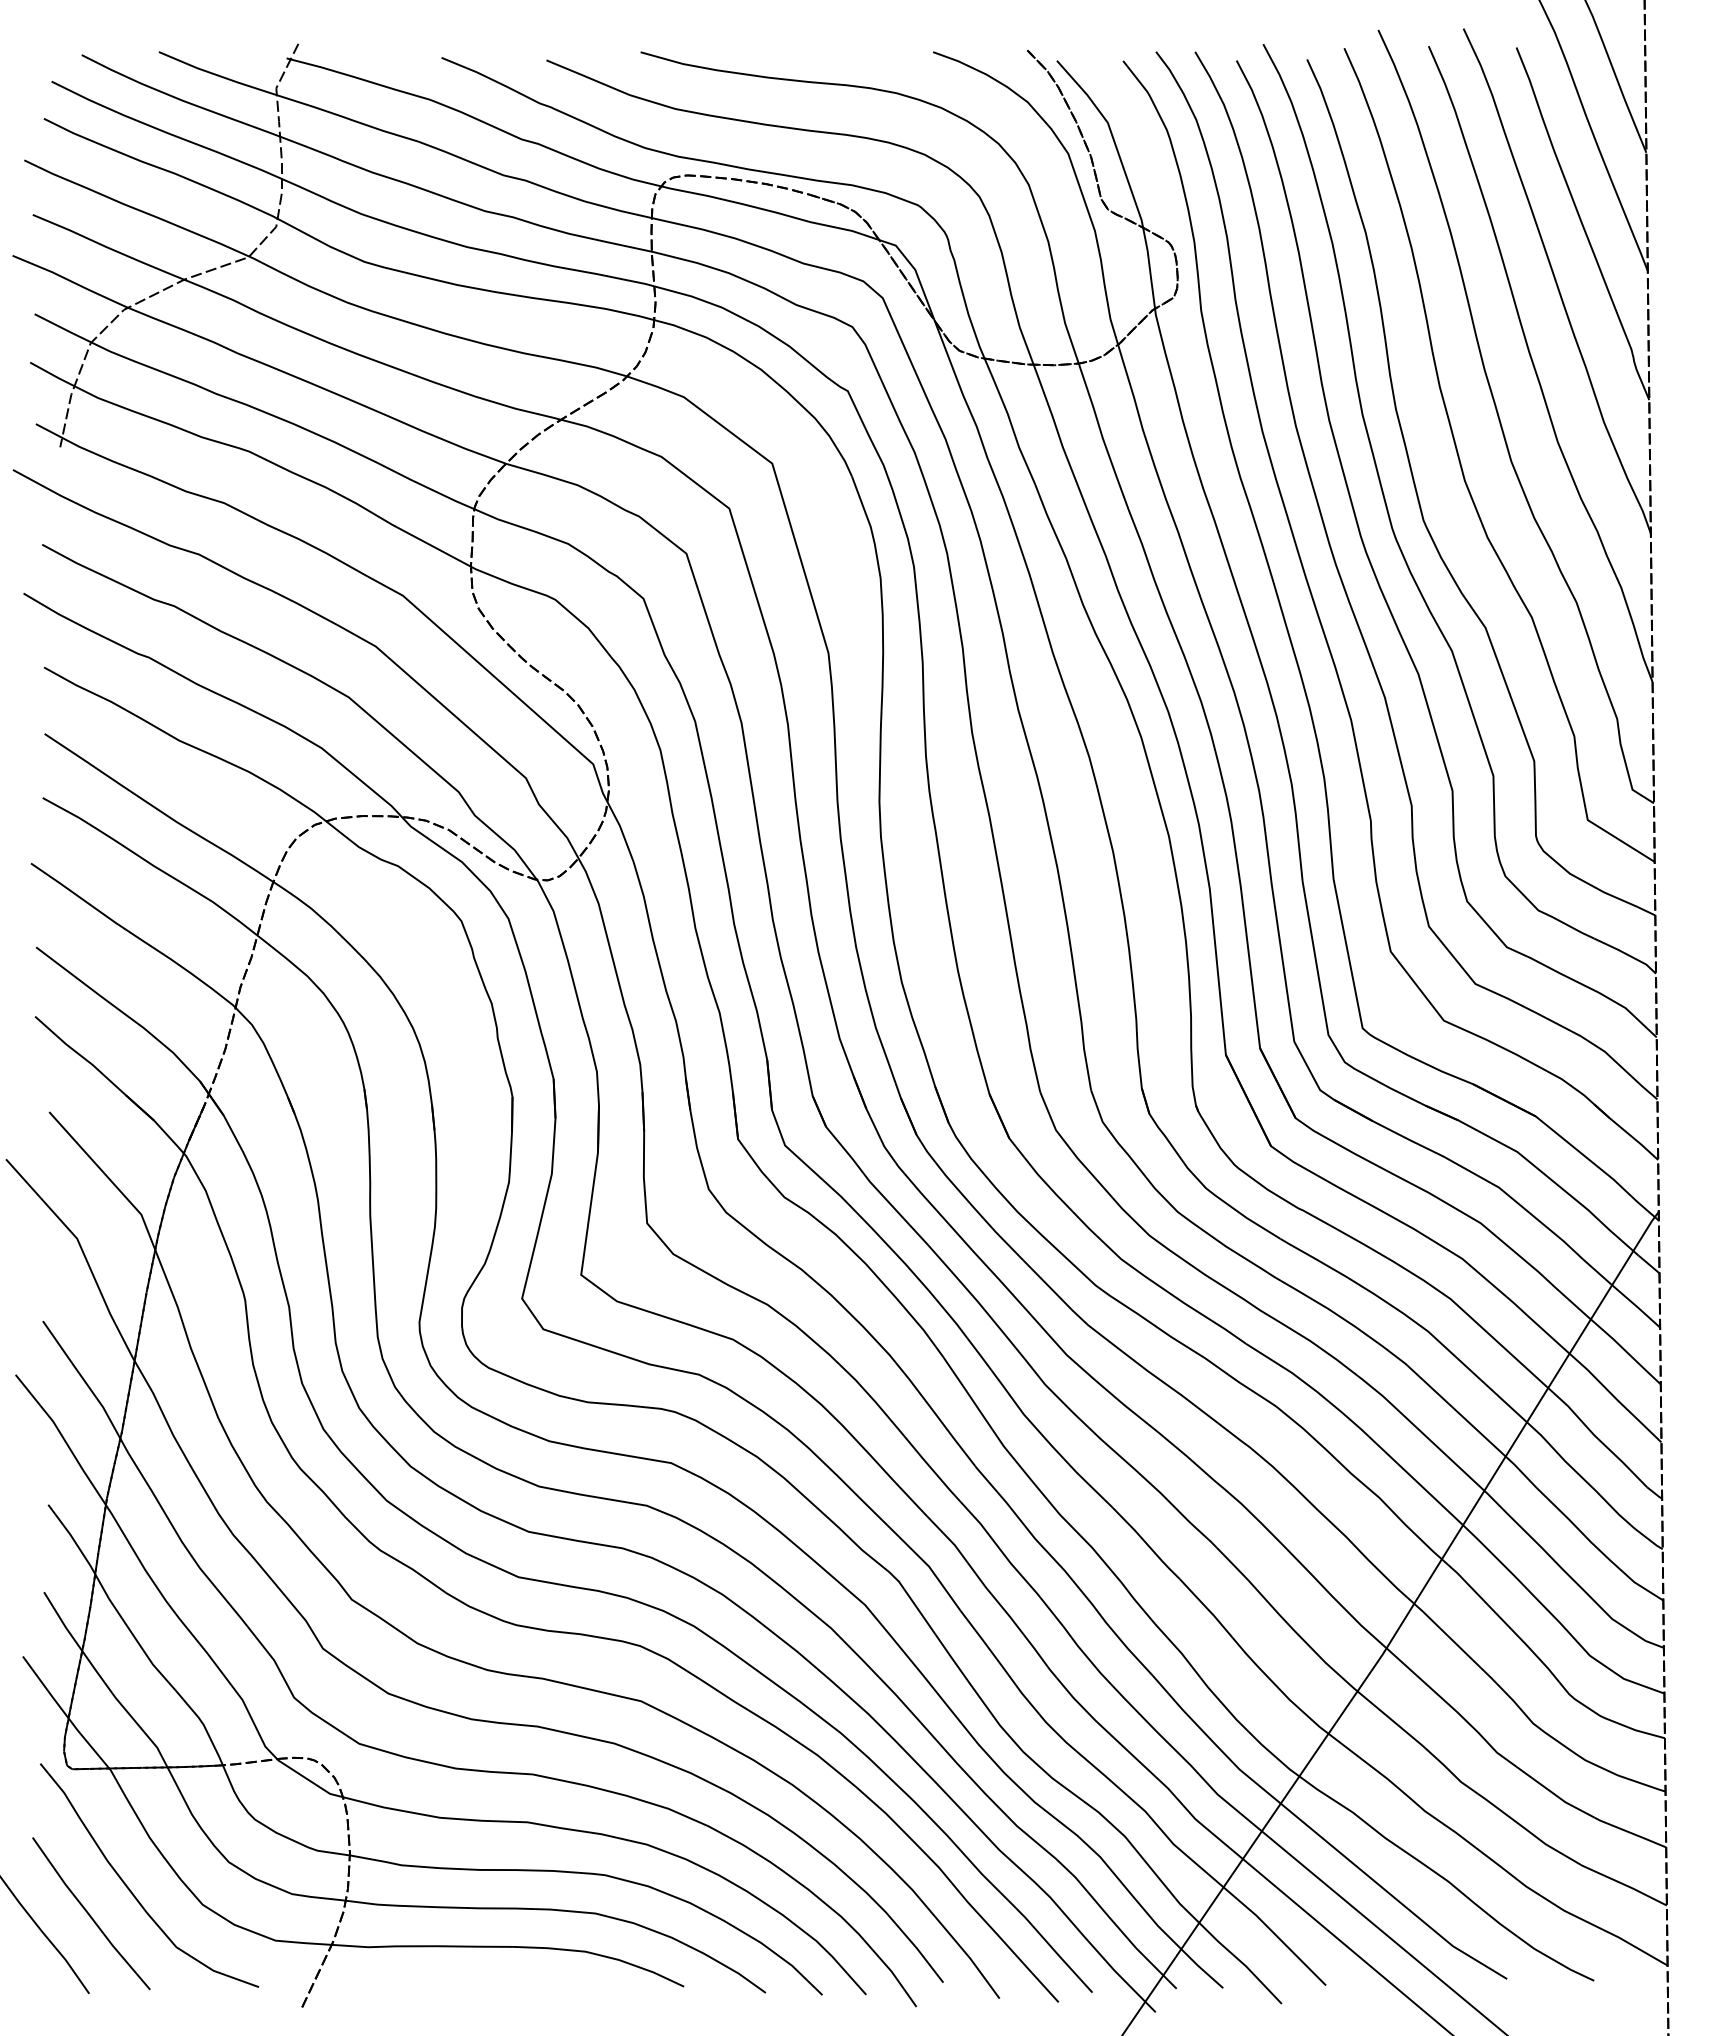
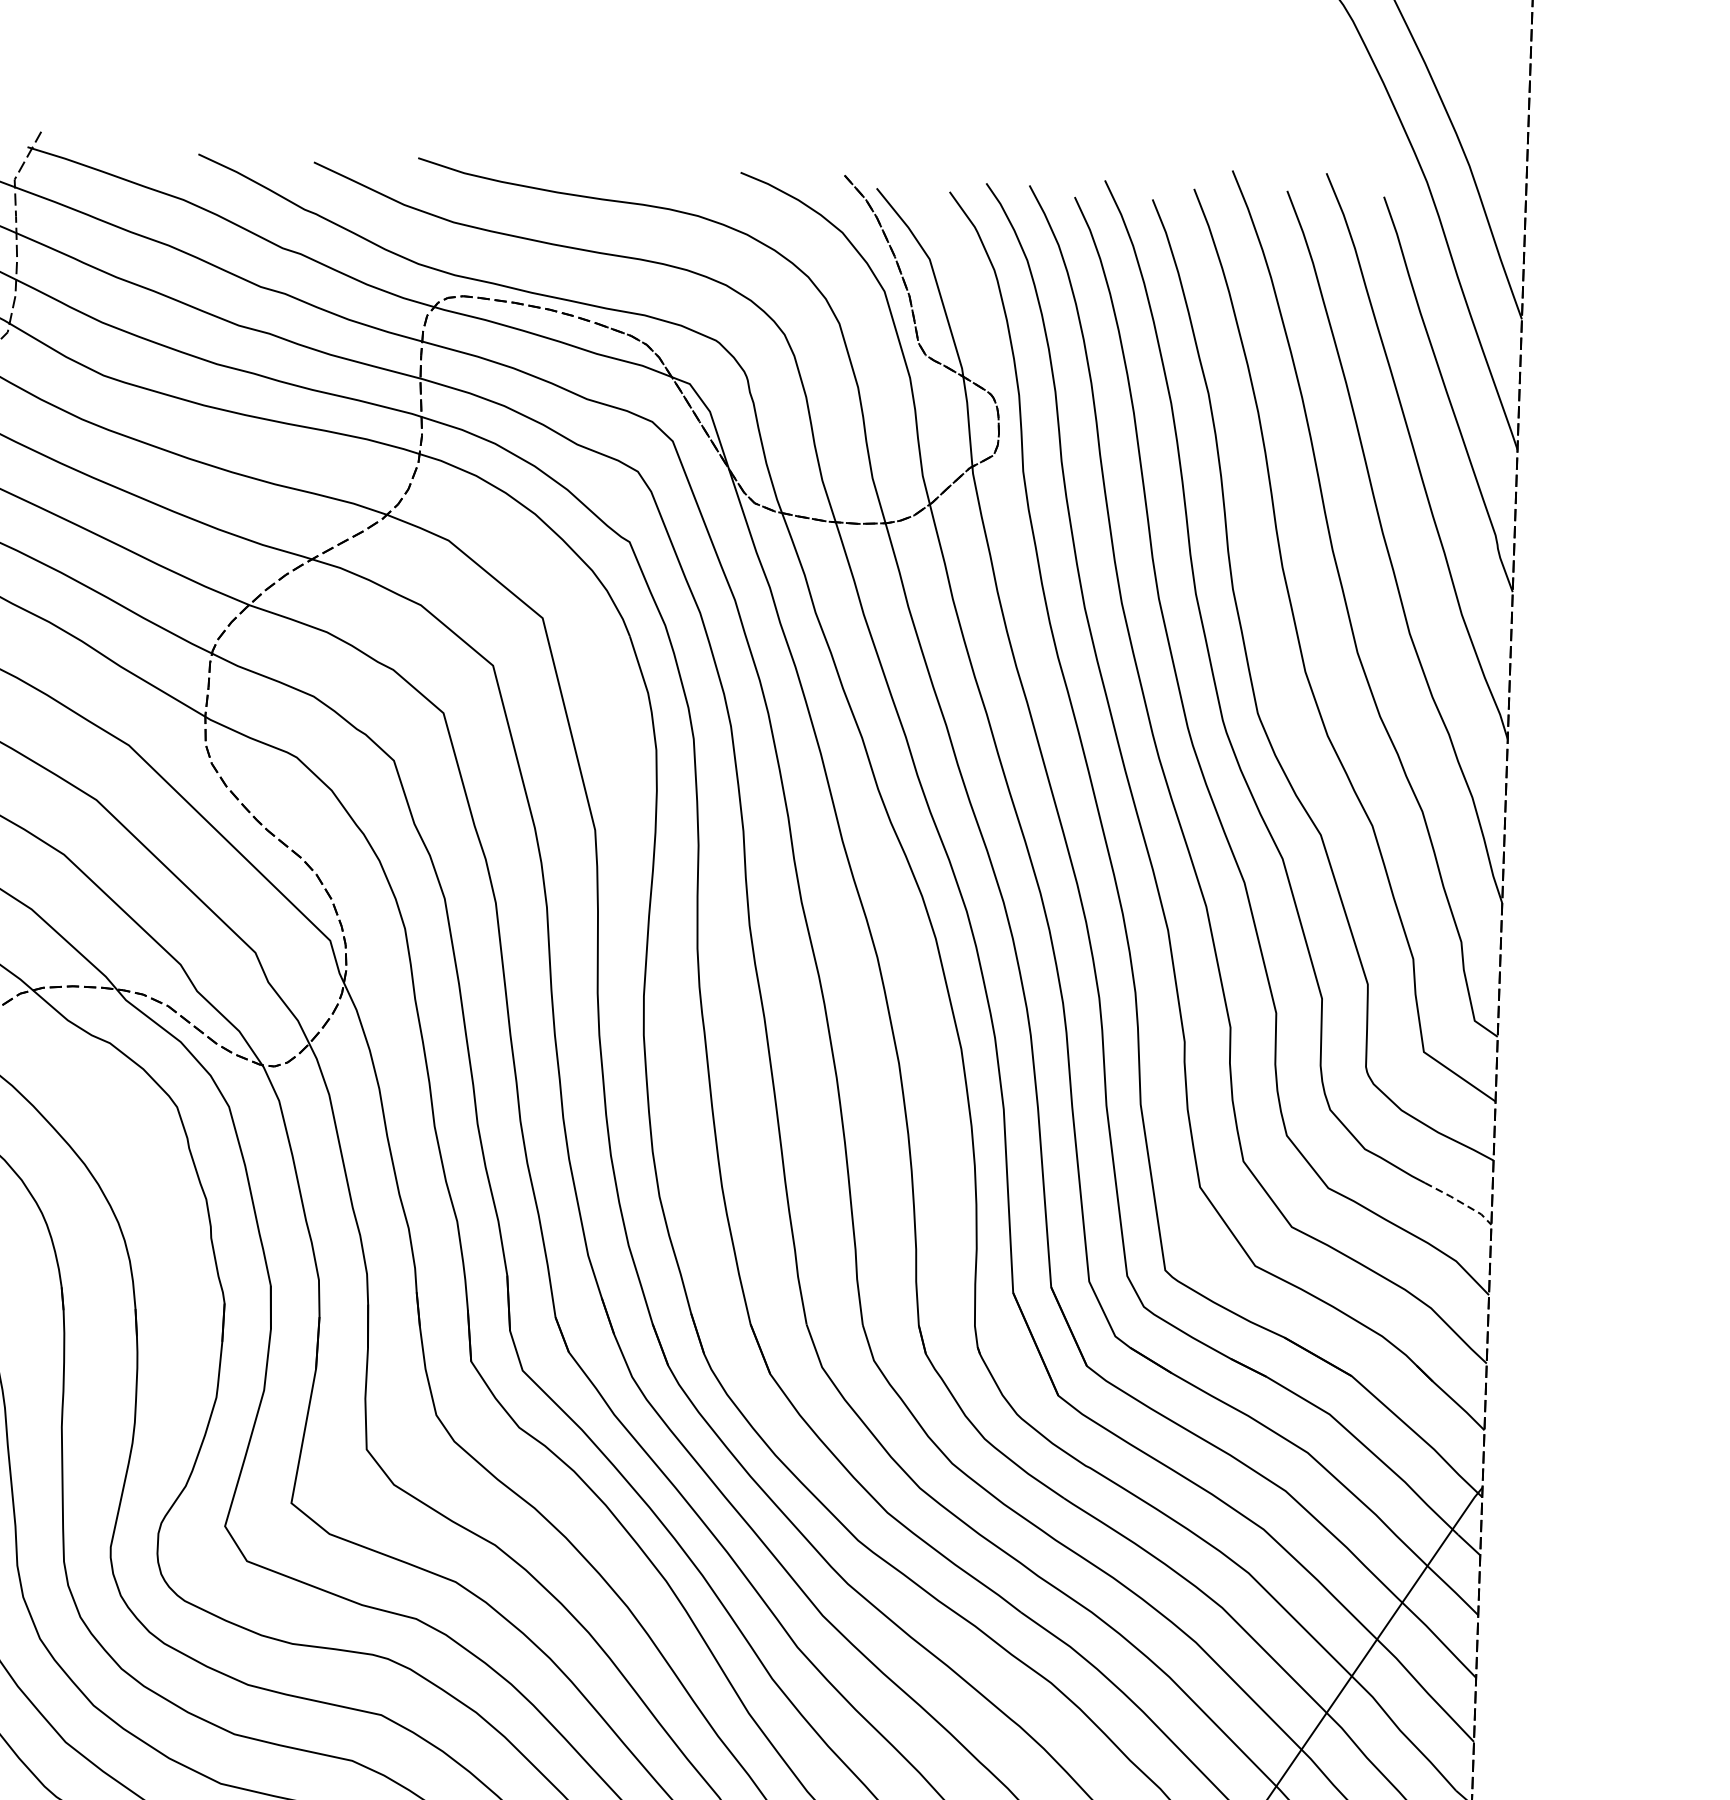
line: (1626, 954) -> (1459, 1202), solid -> dashed

